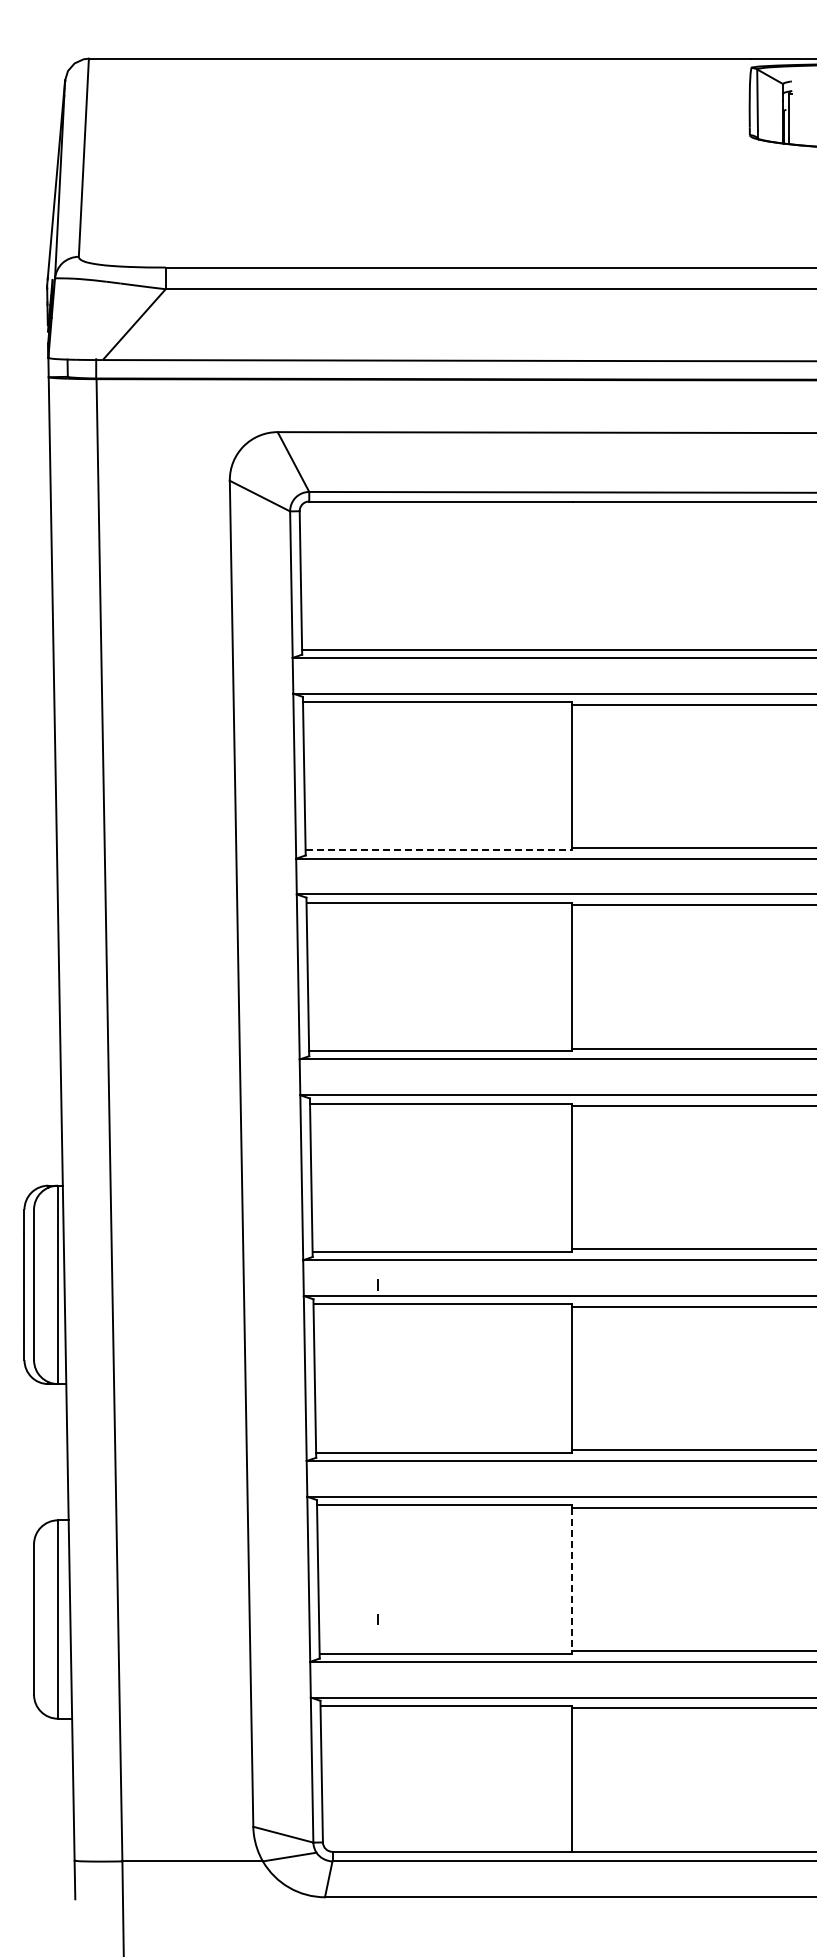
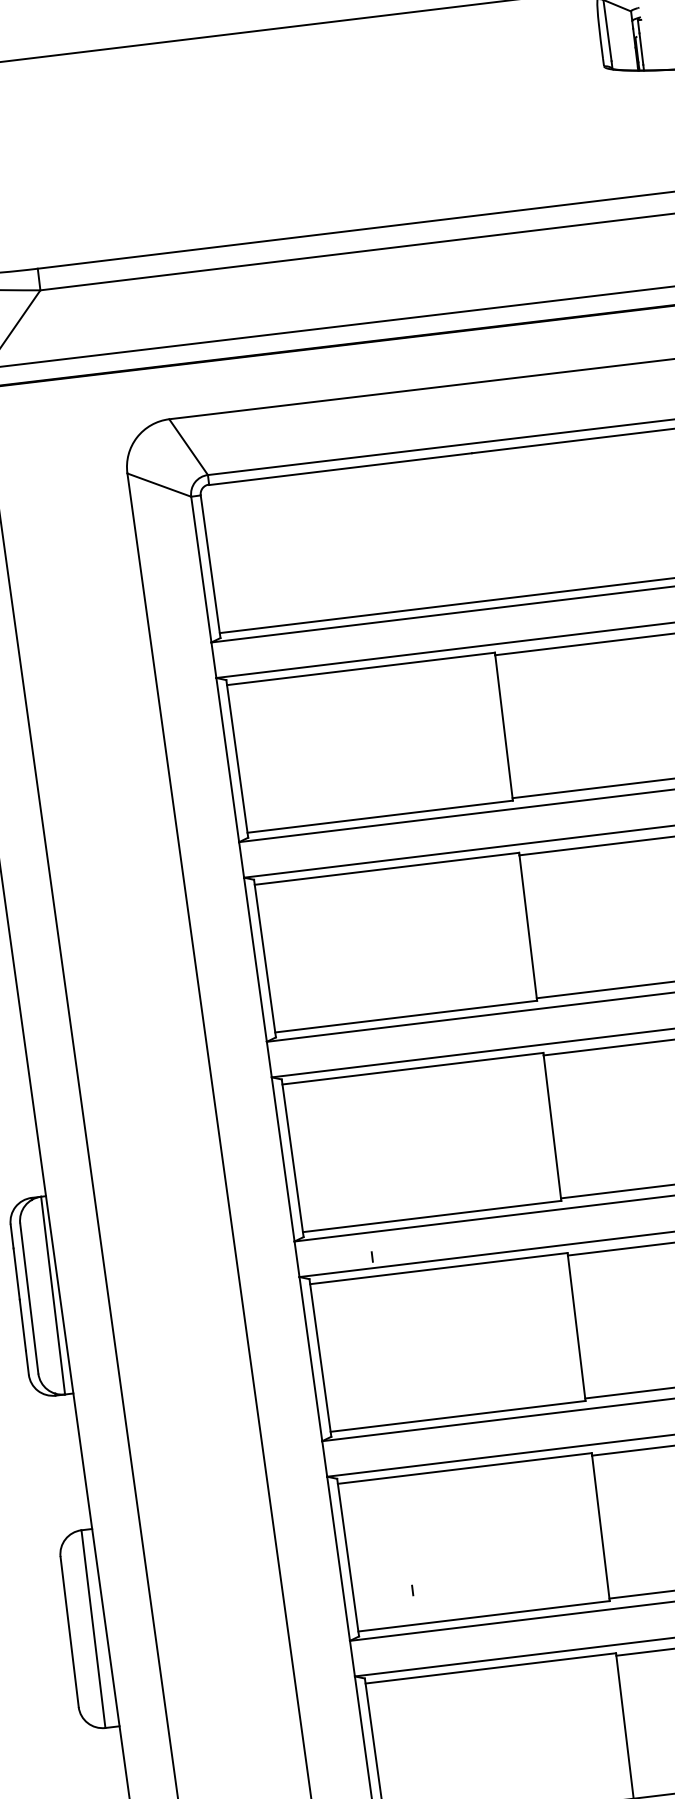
line: (439, 850) -> (380, 816), dashed -> solid
line: (571, 1580) -> (600, 1528), dashed -> solid

